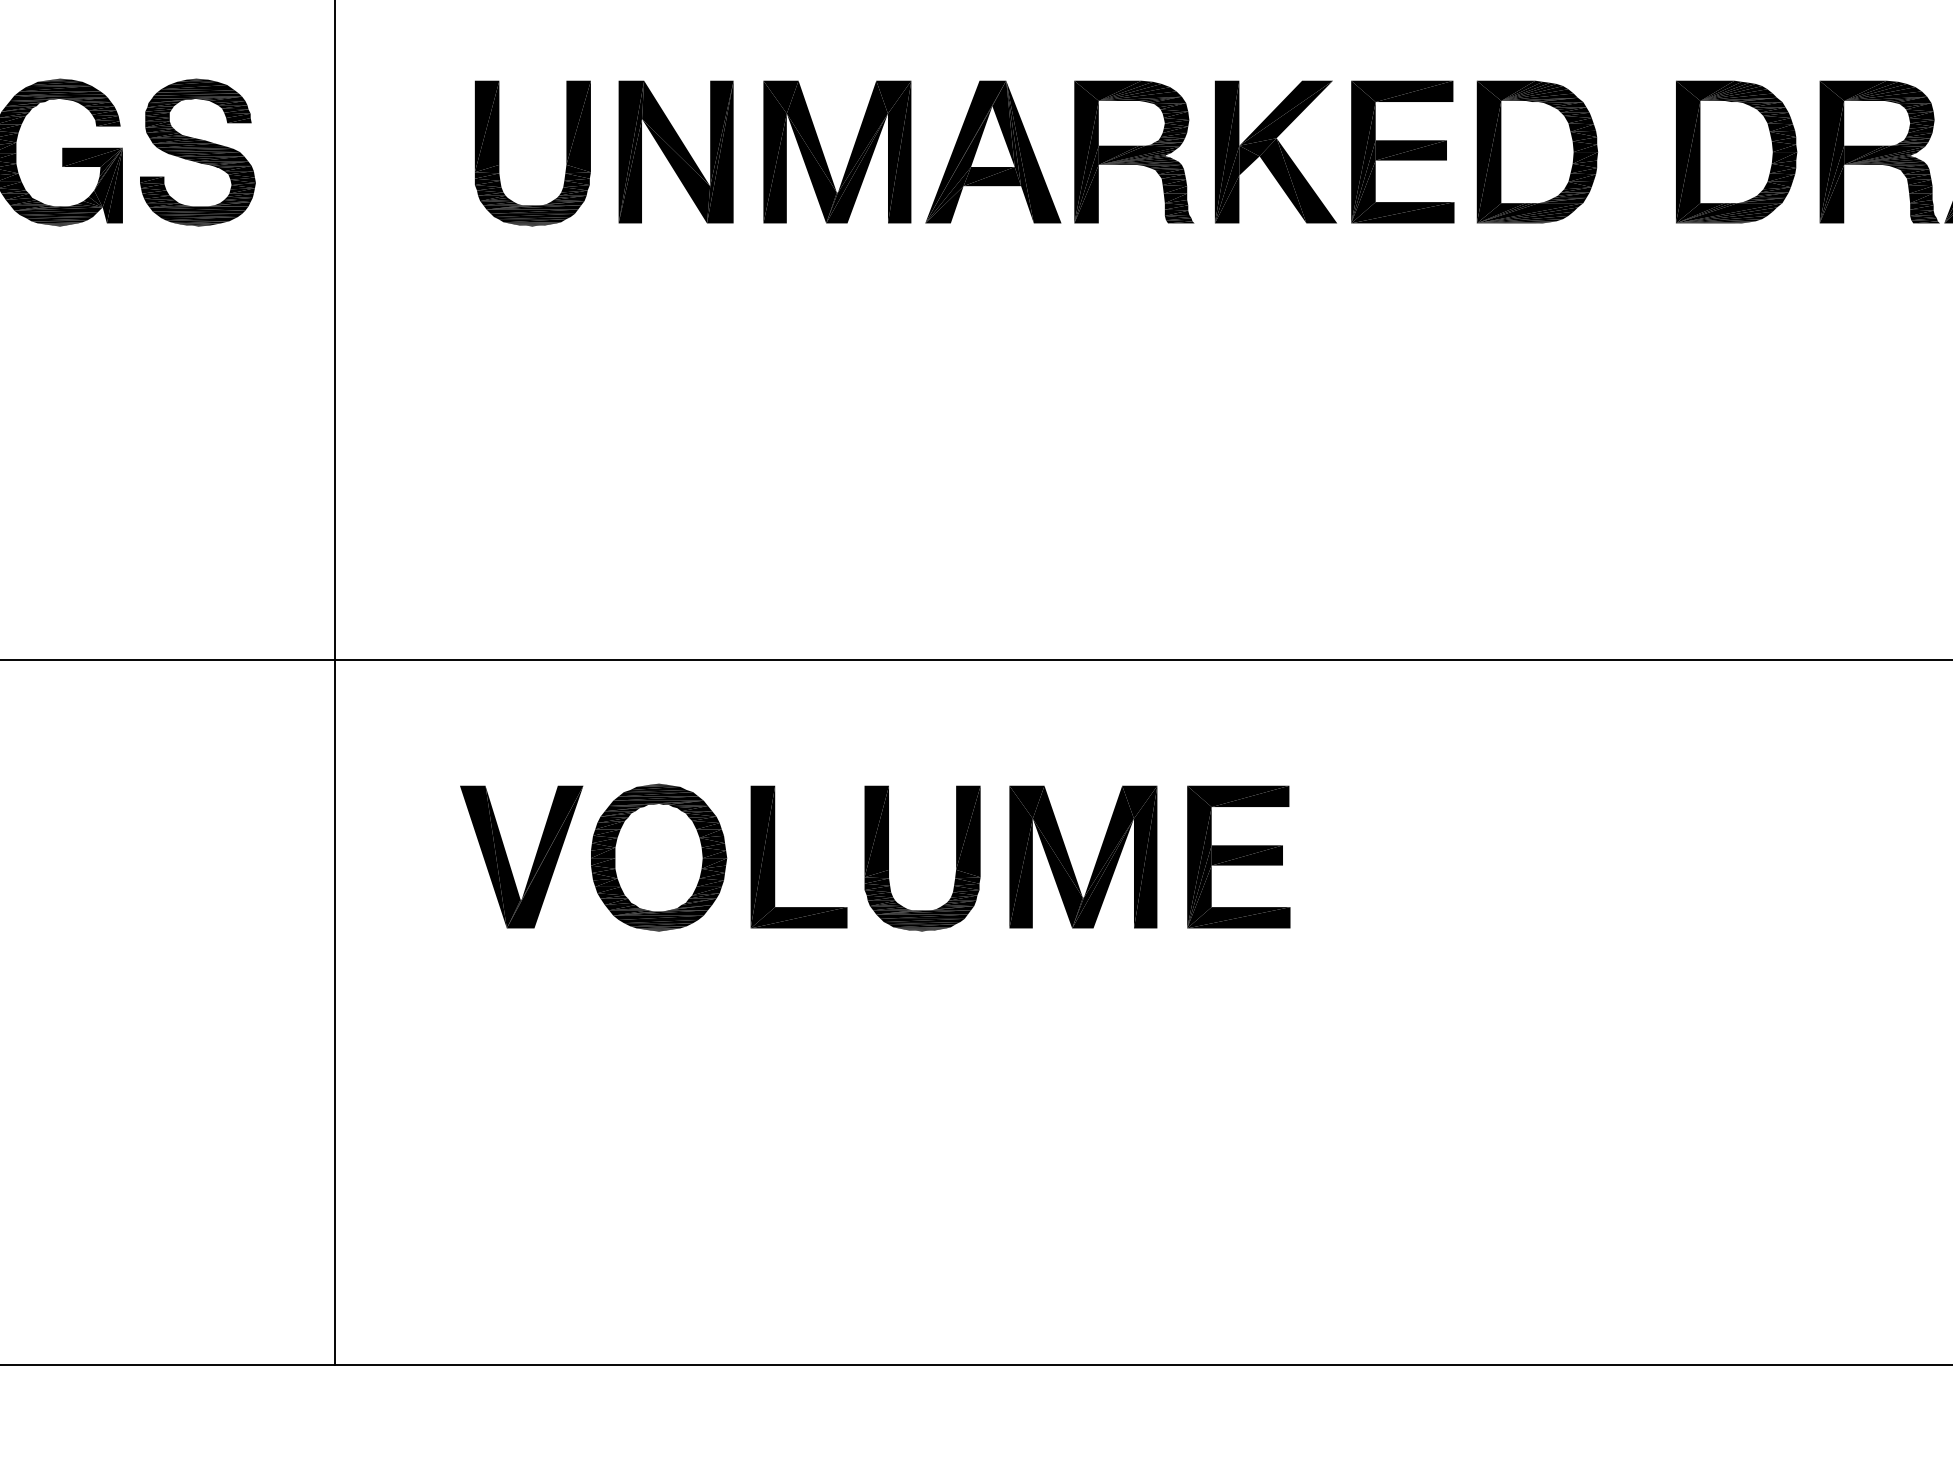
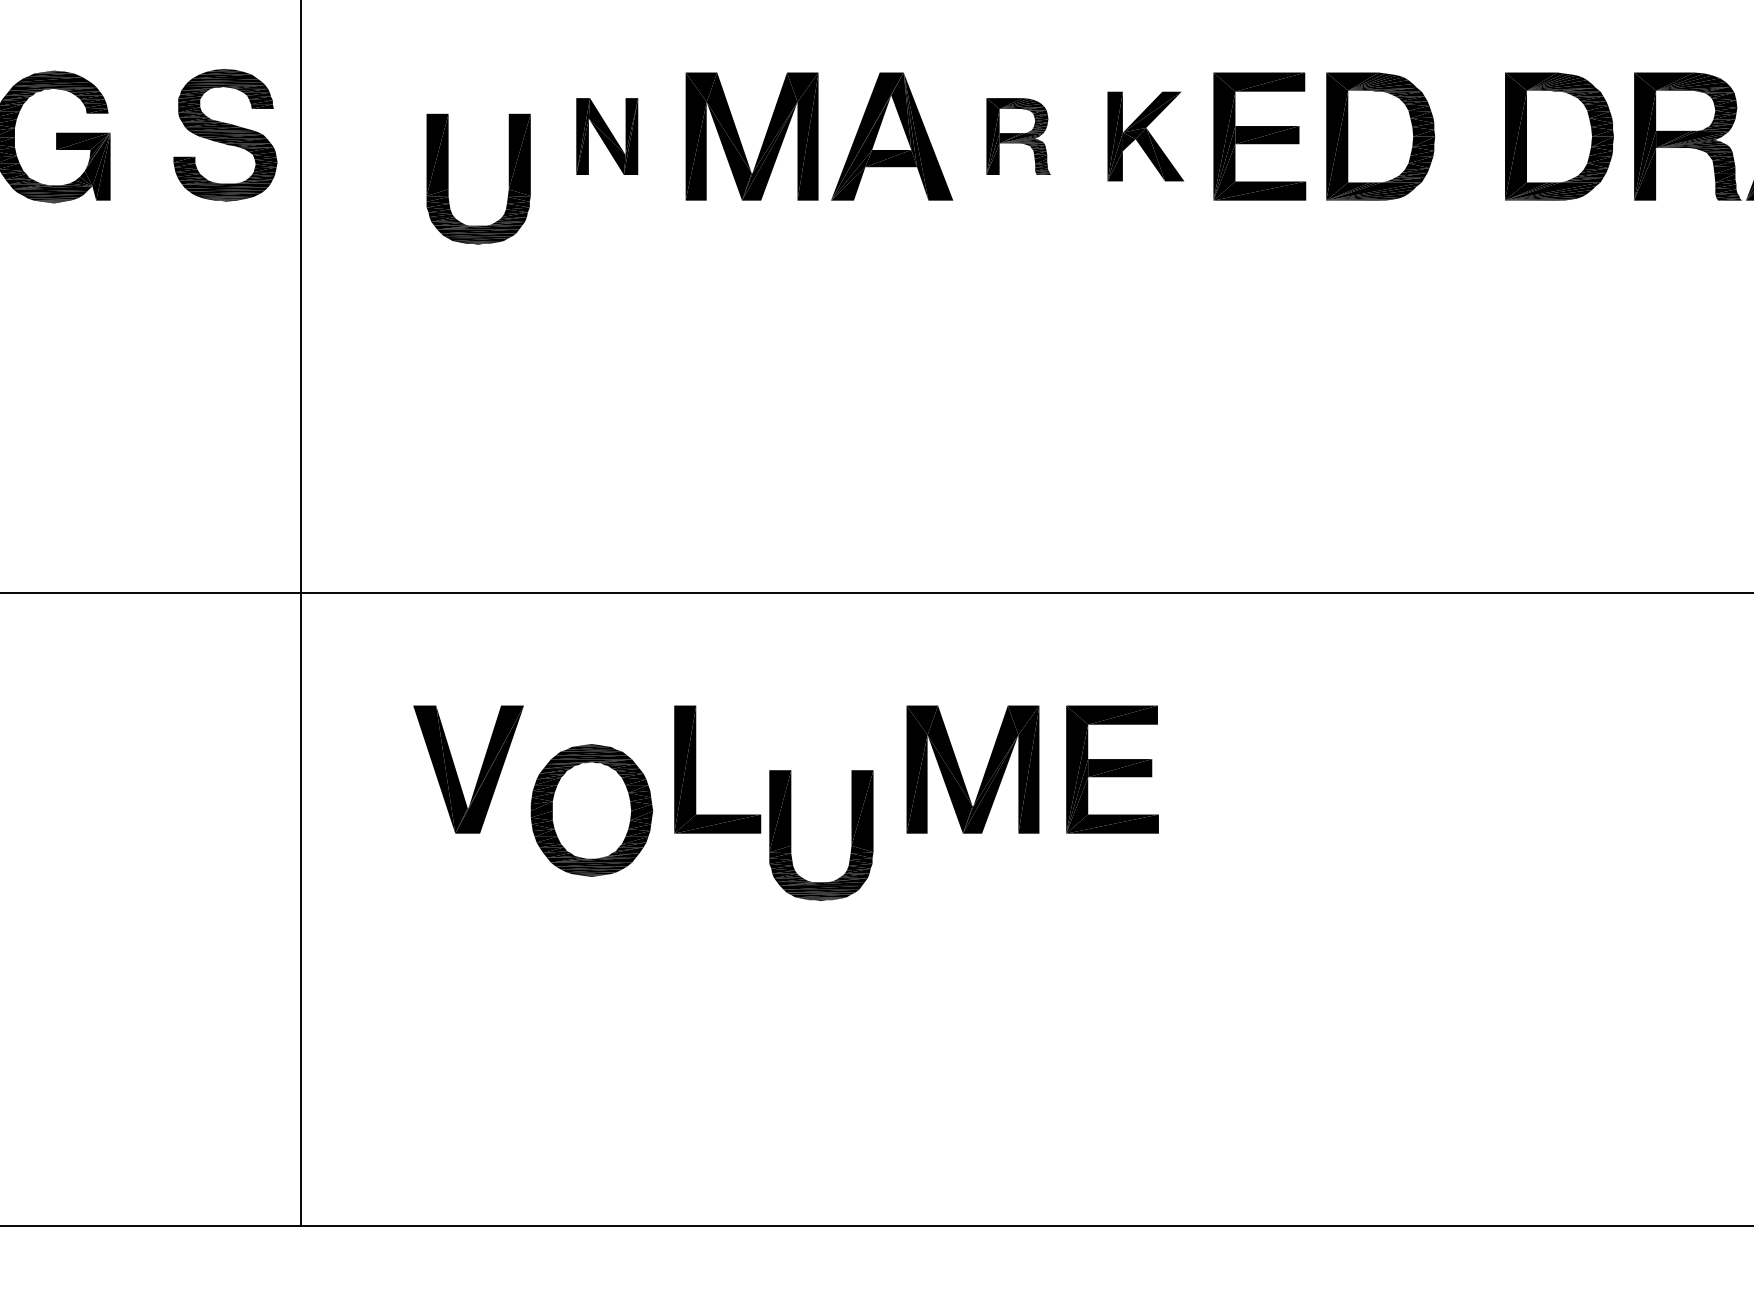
part: (675, 151) -> (606, 136), size x0.6
part: (1134, 151) -> (1018, 136), size x0.6
part: (1275, 151) -> (1145, 136), size x0.7
part: (197, 152) -> (225, 135), moved
part: (499, 153) -> (448, 179), moved
part: (659, 857) -> (592, 810), moved
part: (888, 858) -> (790, 835), moved

